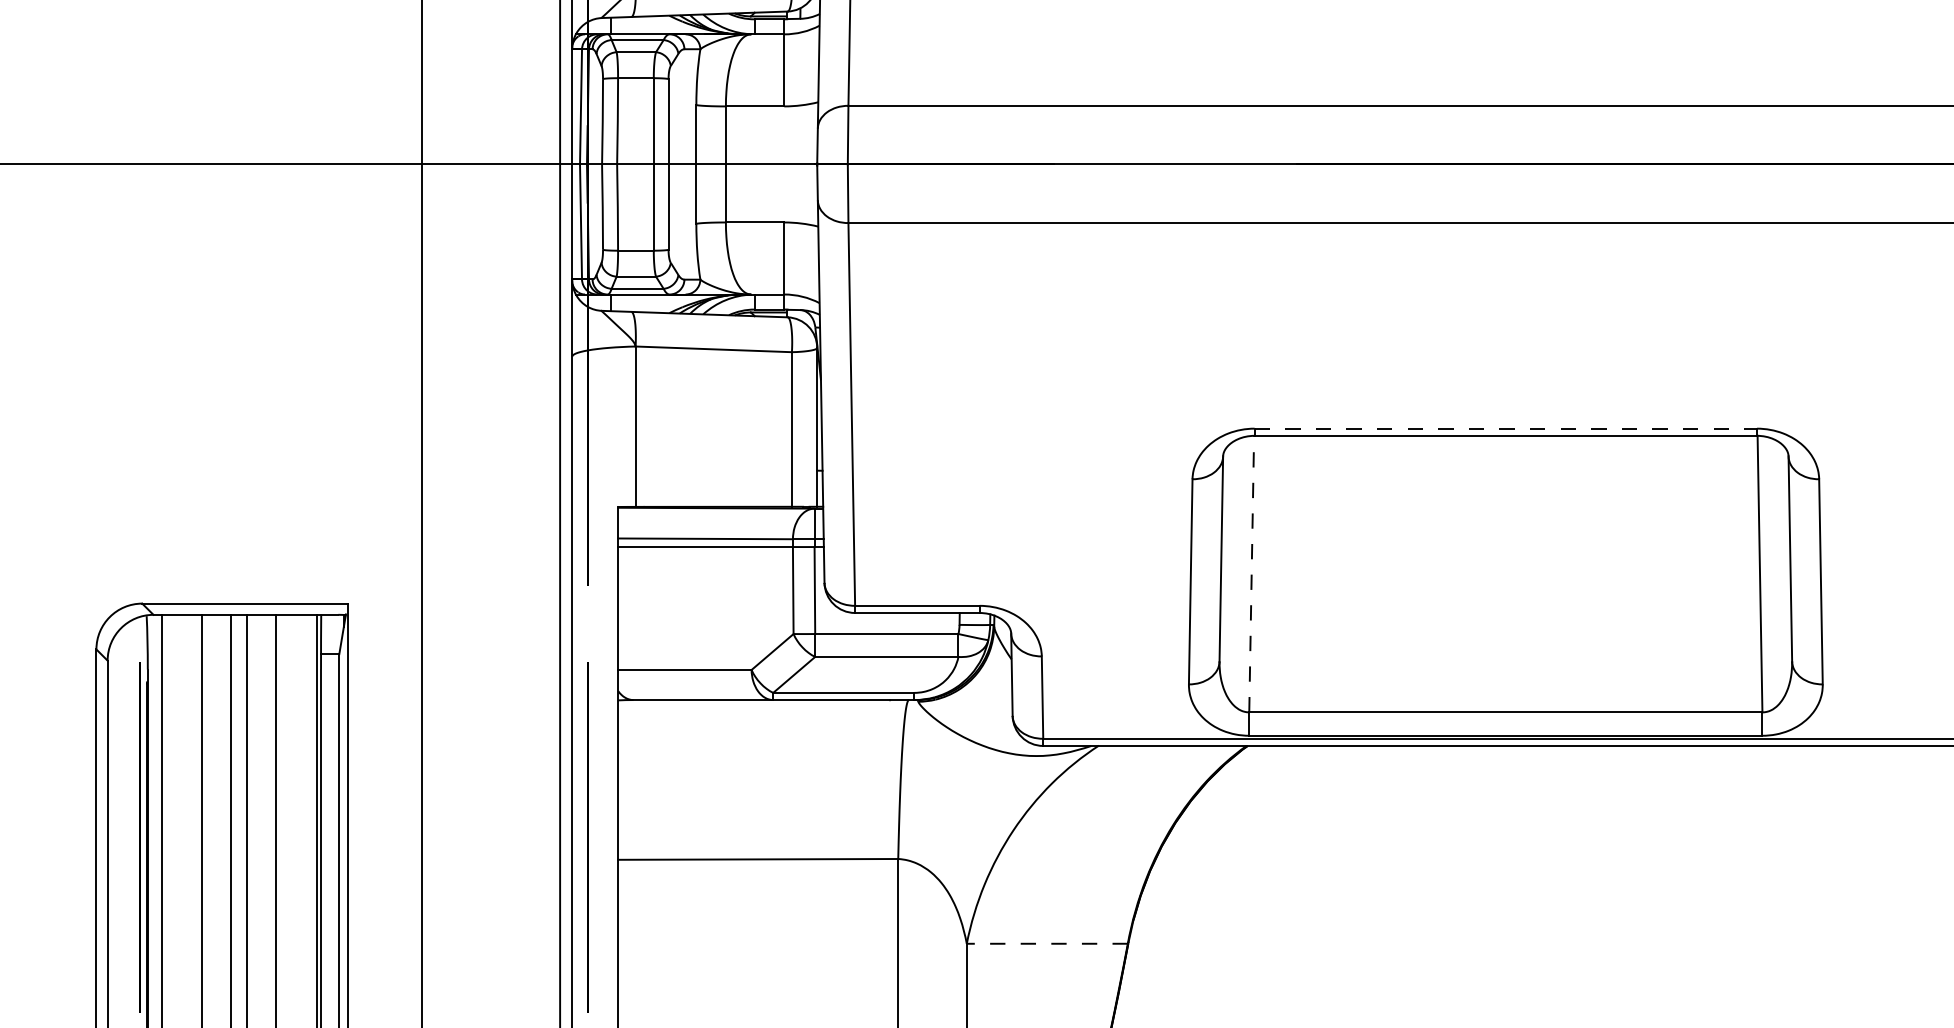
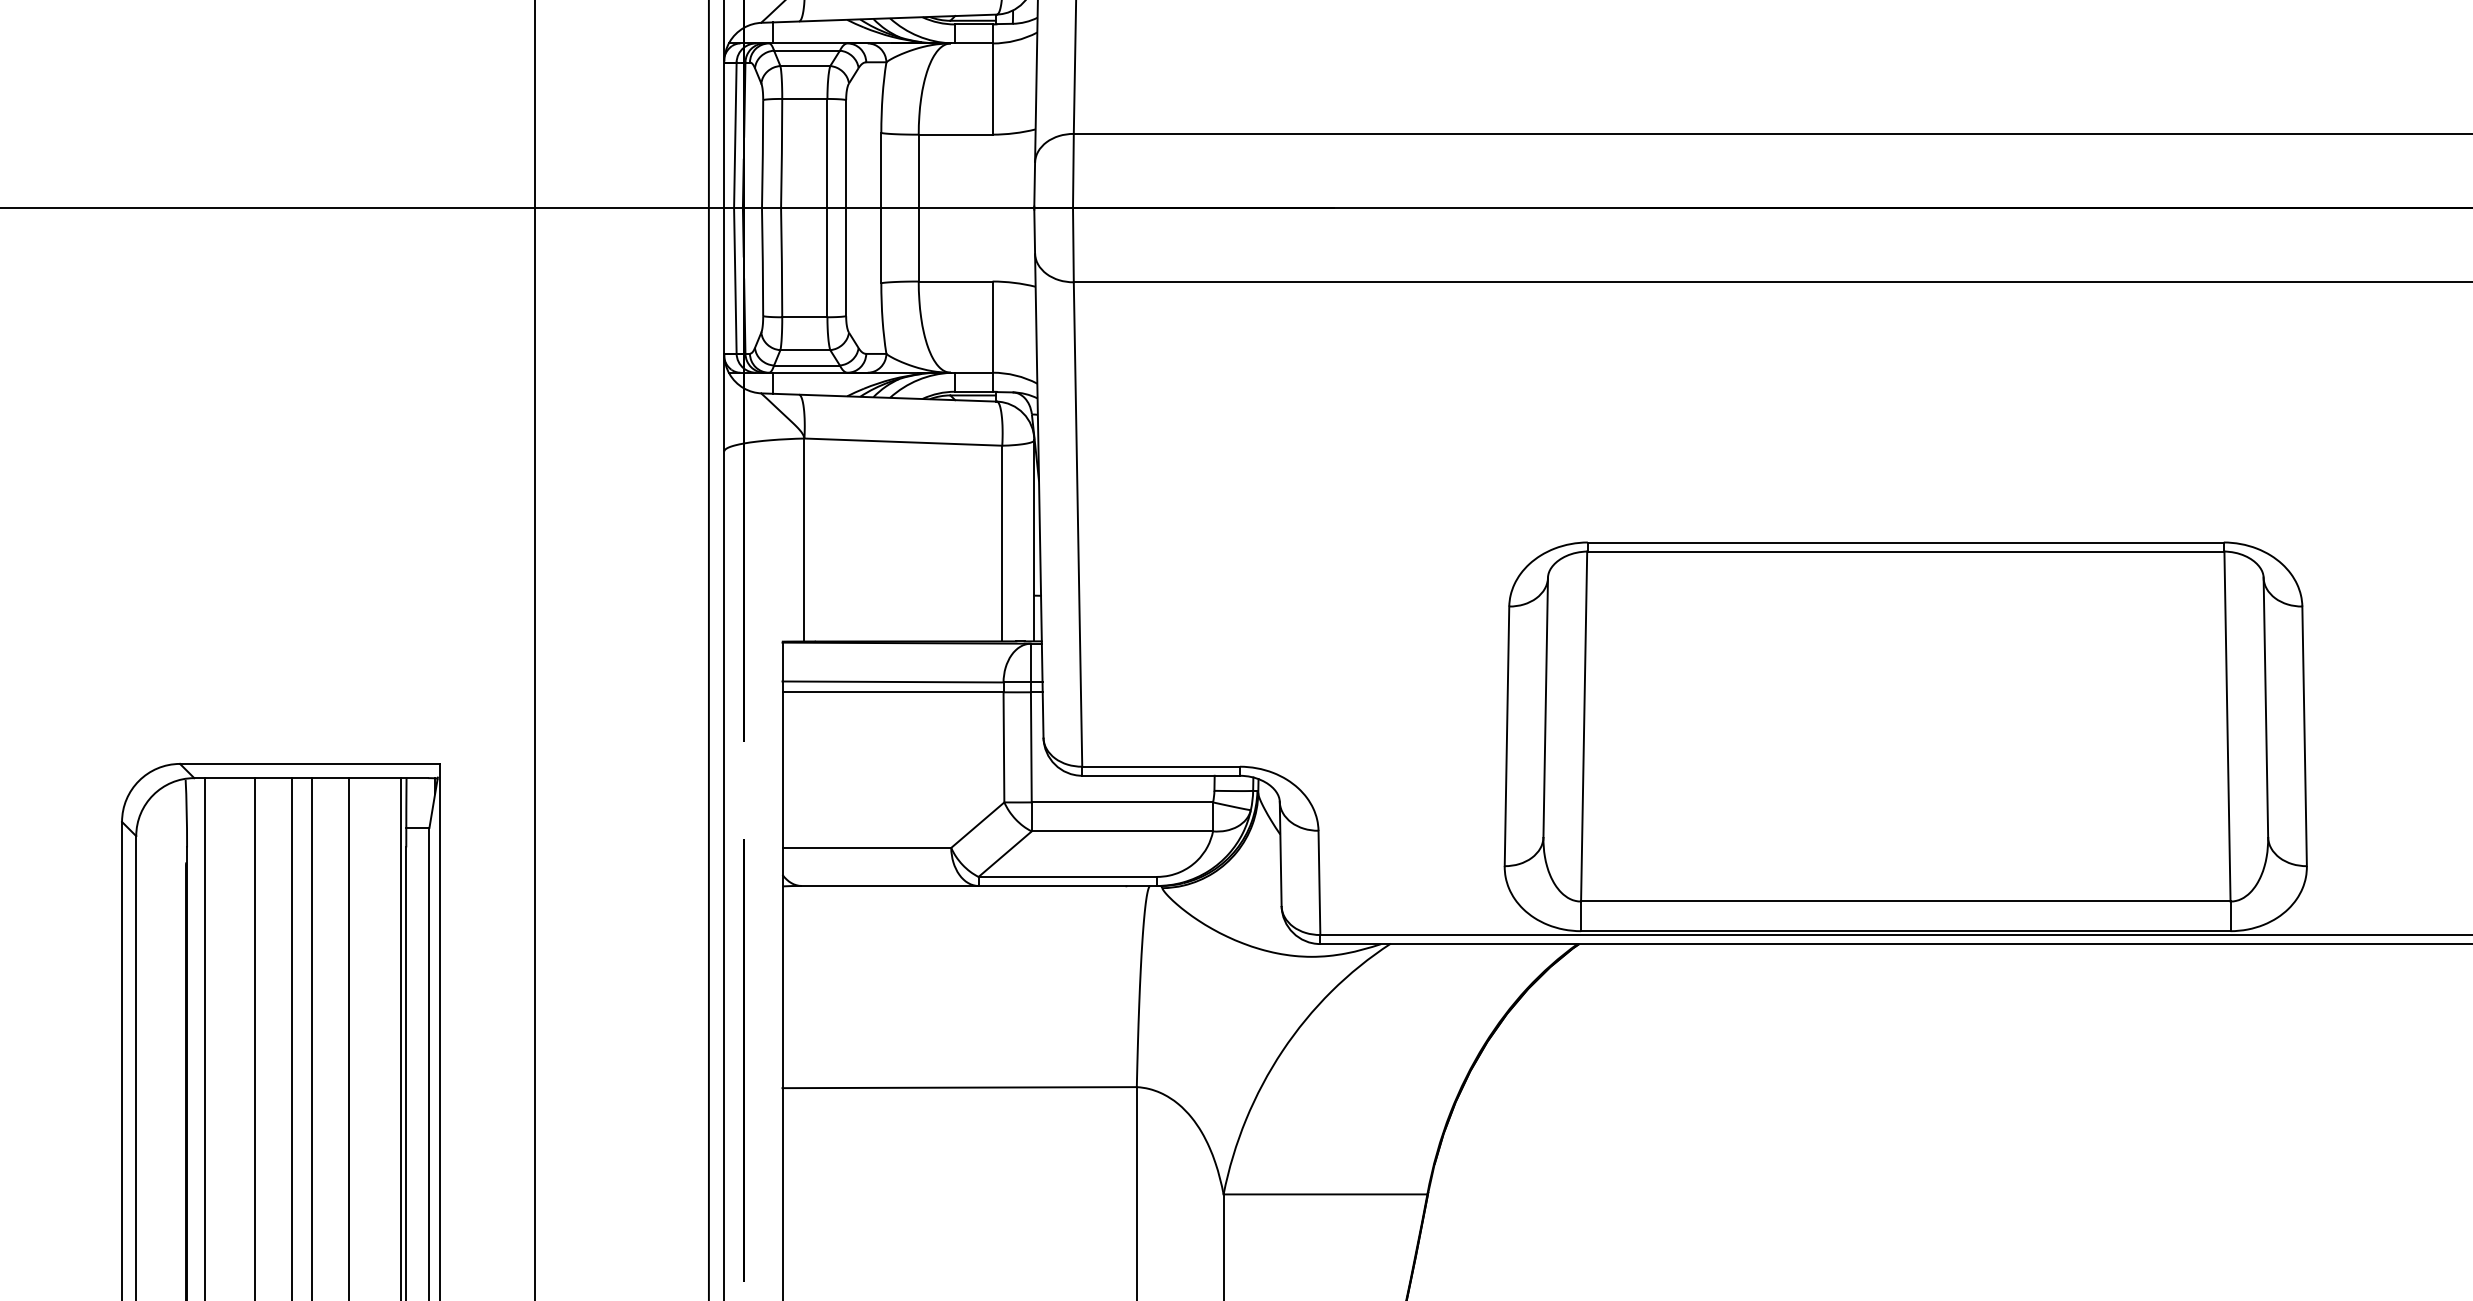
line: (1506, 428) -> (1906, 542), dashed -> solid
line: (1251, 573) -> (1583, 725), dashed -> solid
line: (139, 837) -> (176, 1059), removed
line: (1047, 943) -> (1325, 1194), dashed -> solid

